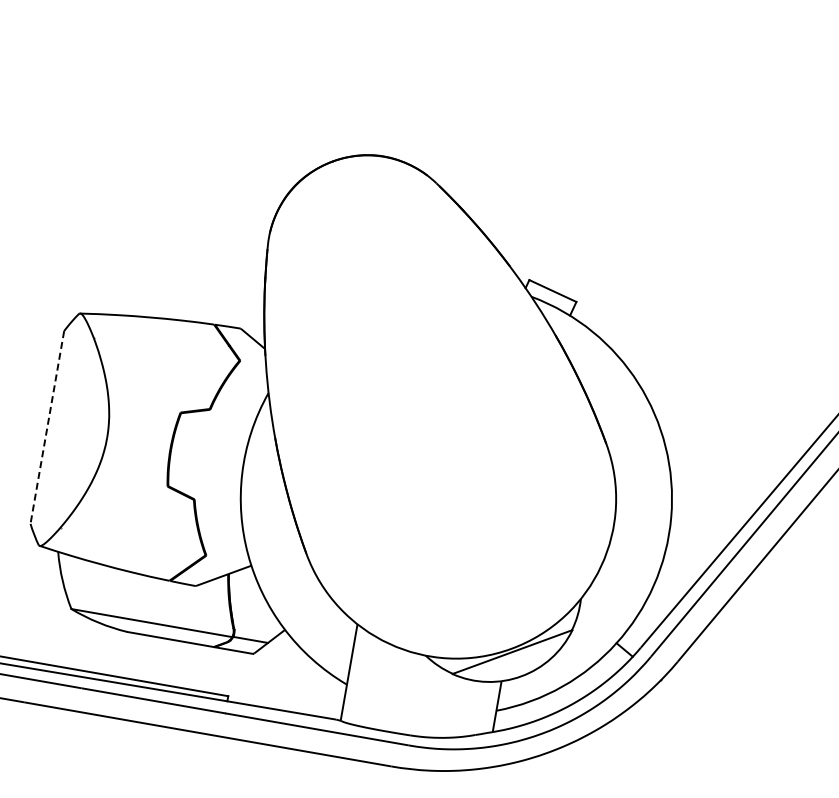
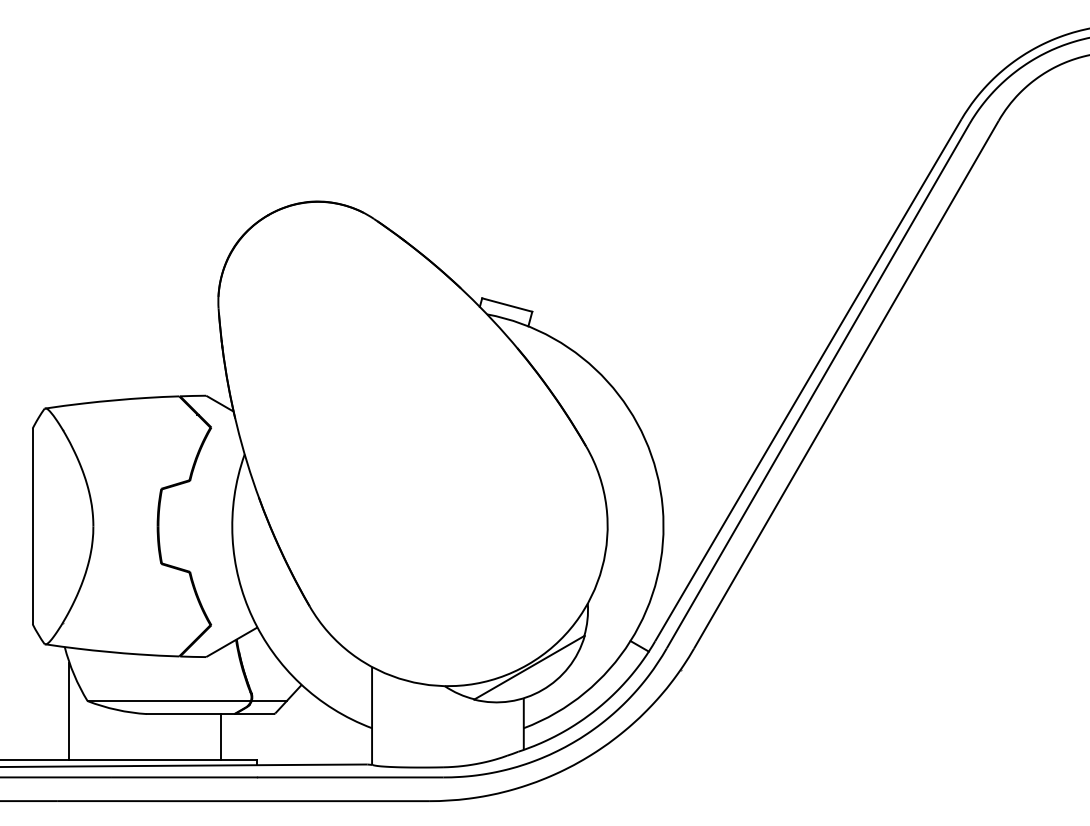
line: (47, 427) -> (32, 526), dashed -> solid
line: (51, 615) -> (69, 710), added
line: (197, 666) -> (221, 736), added

